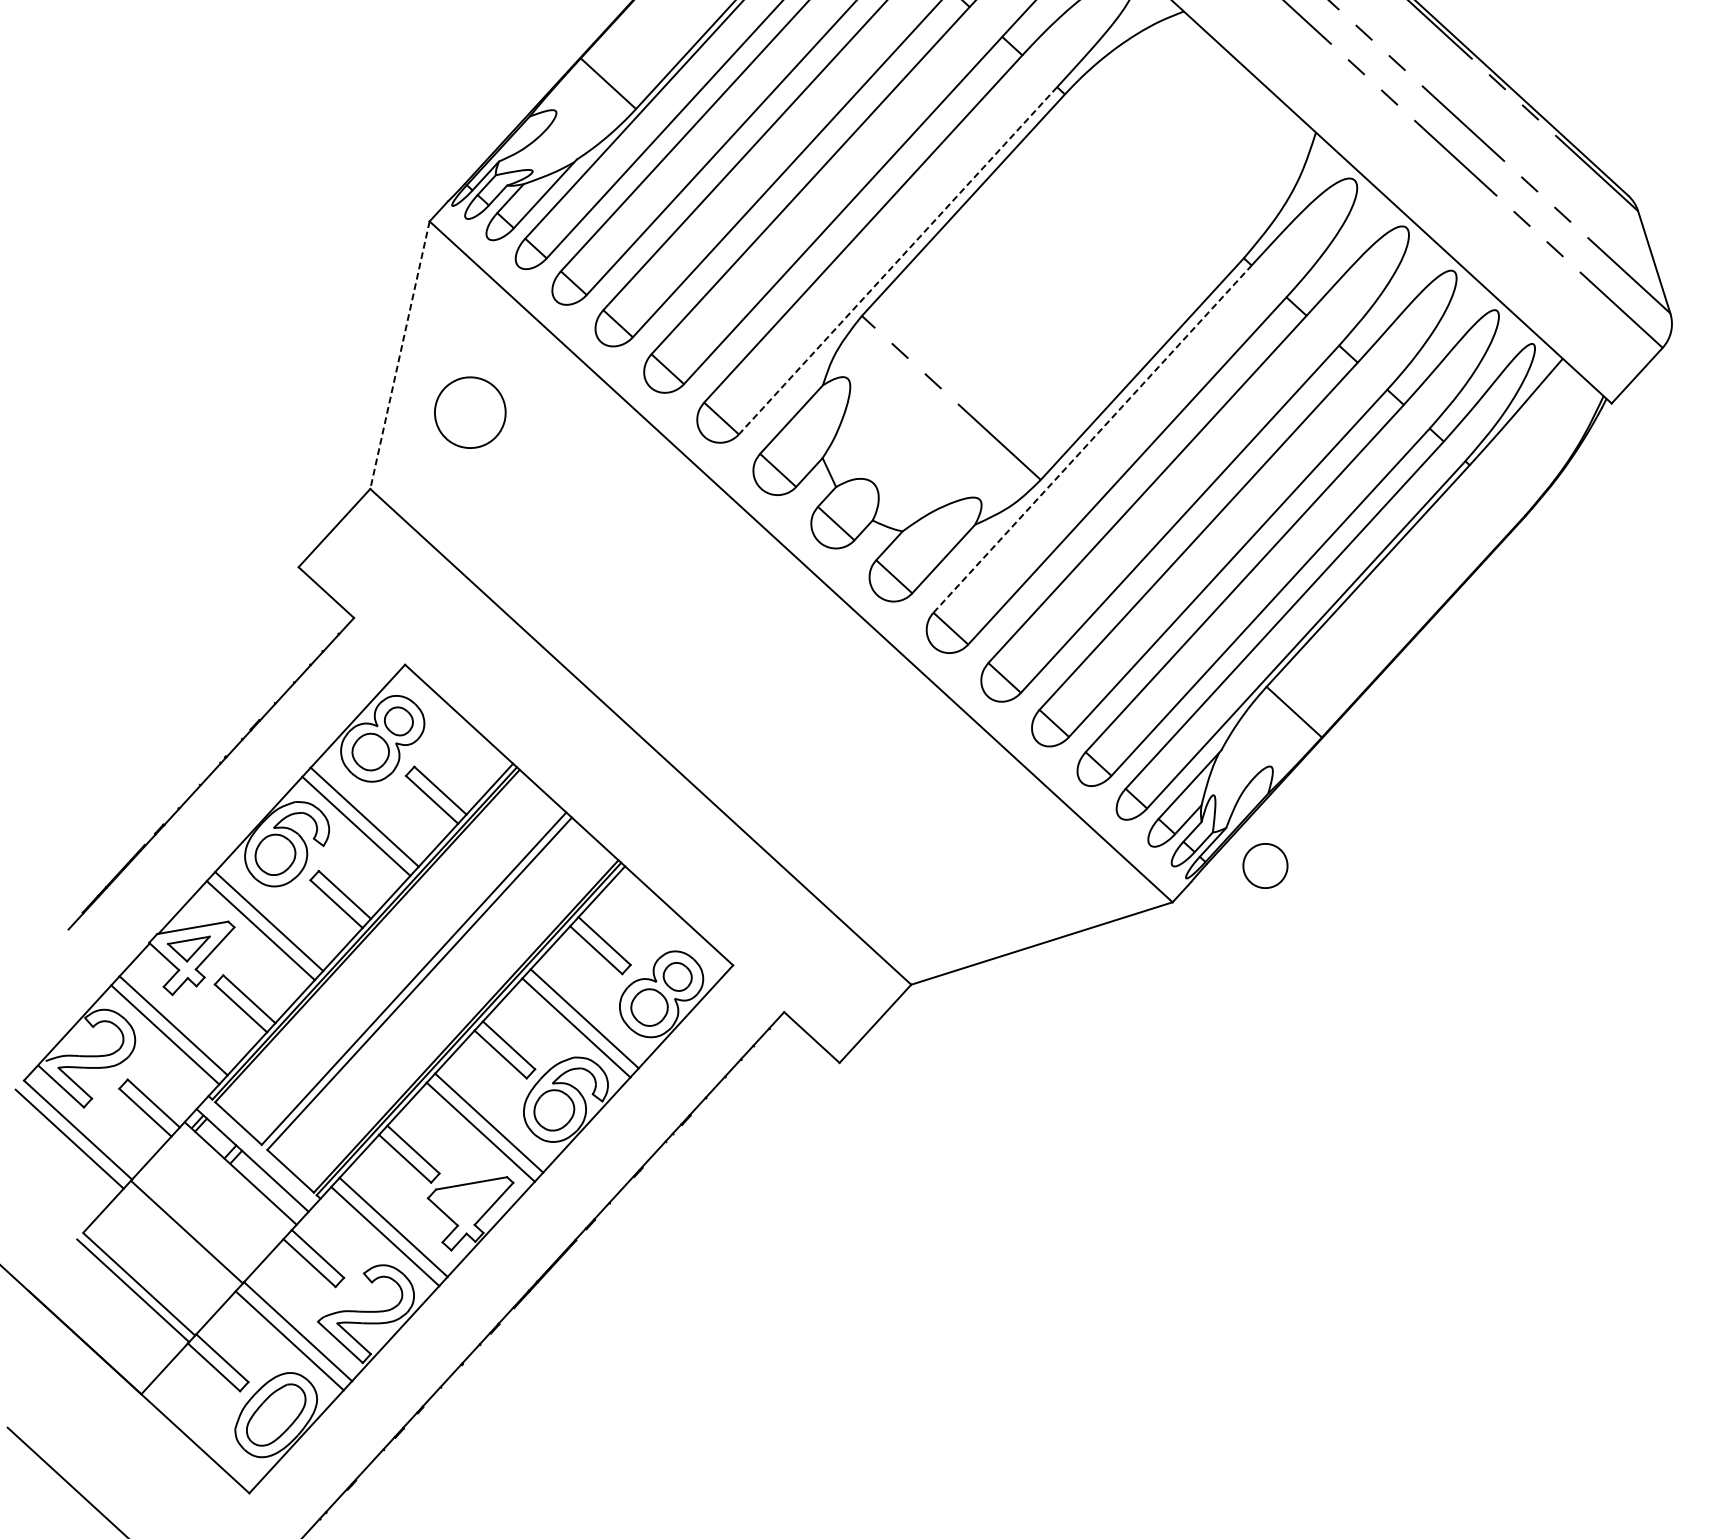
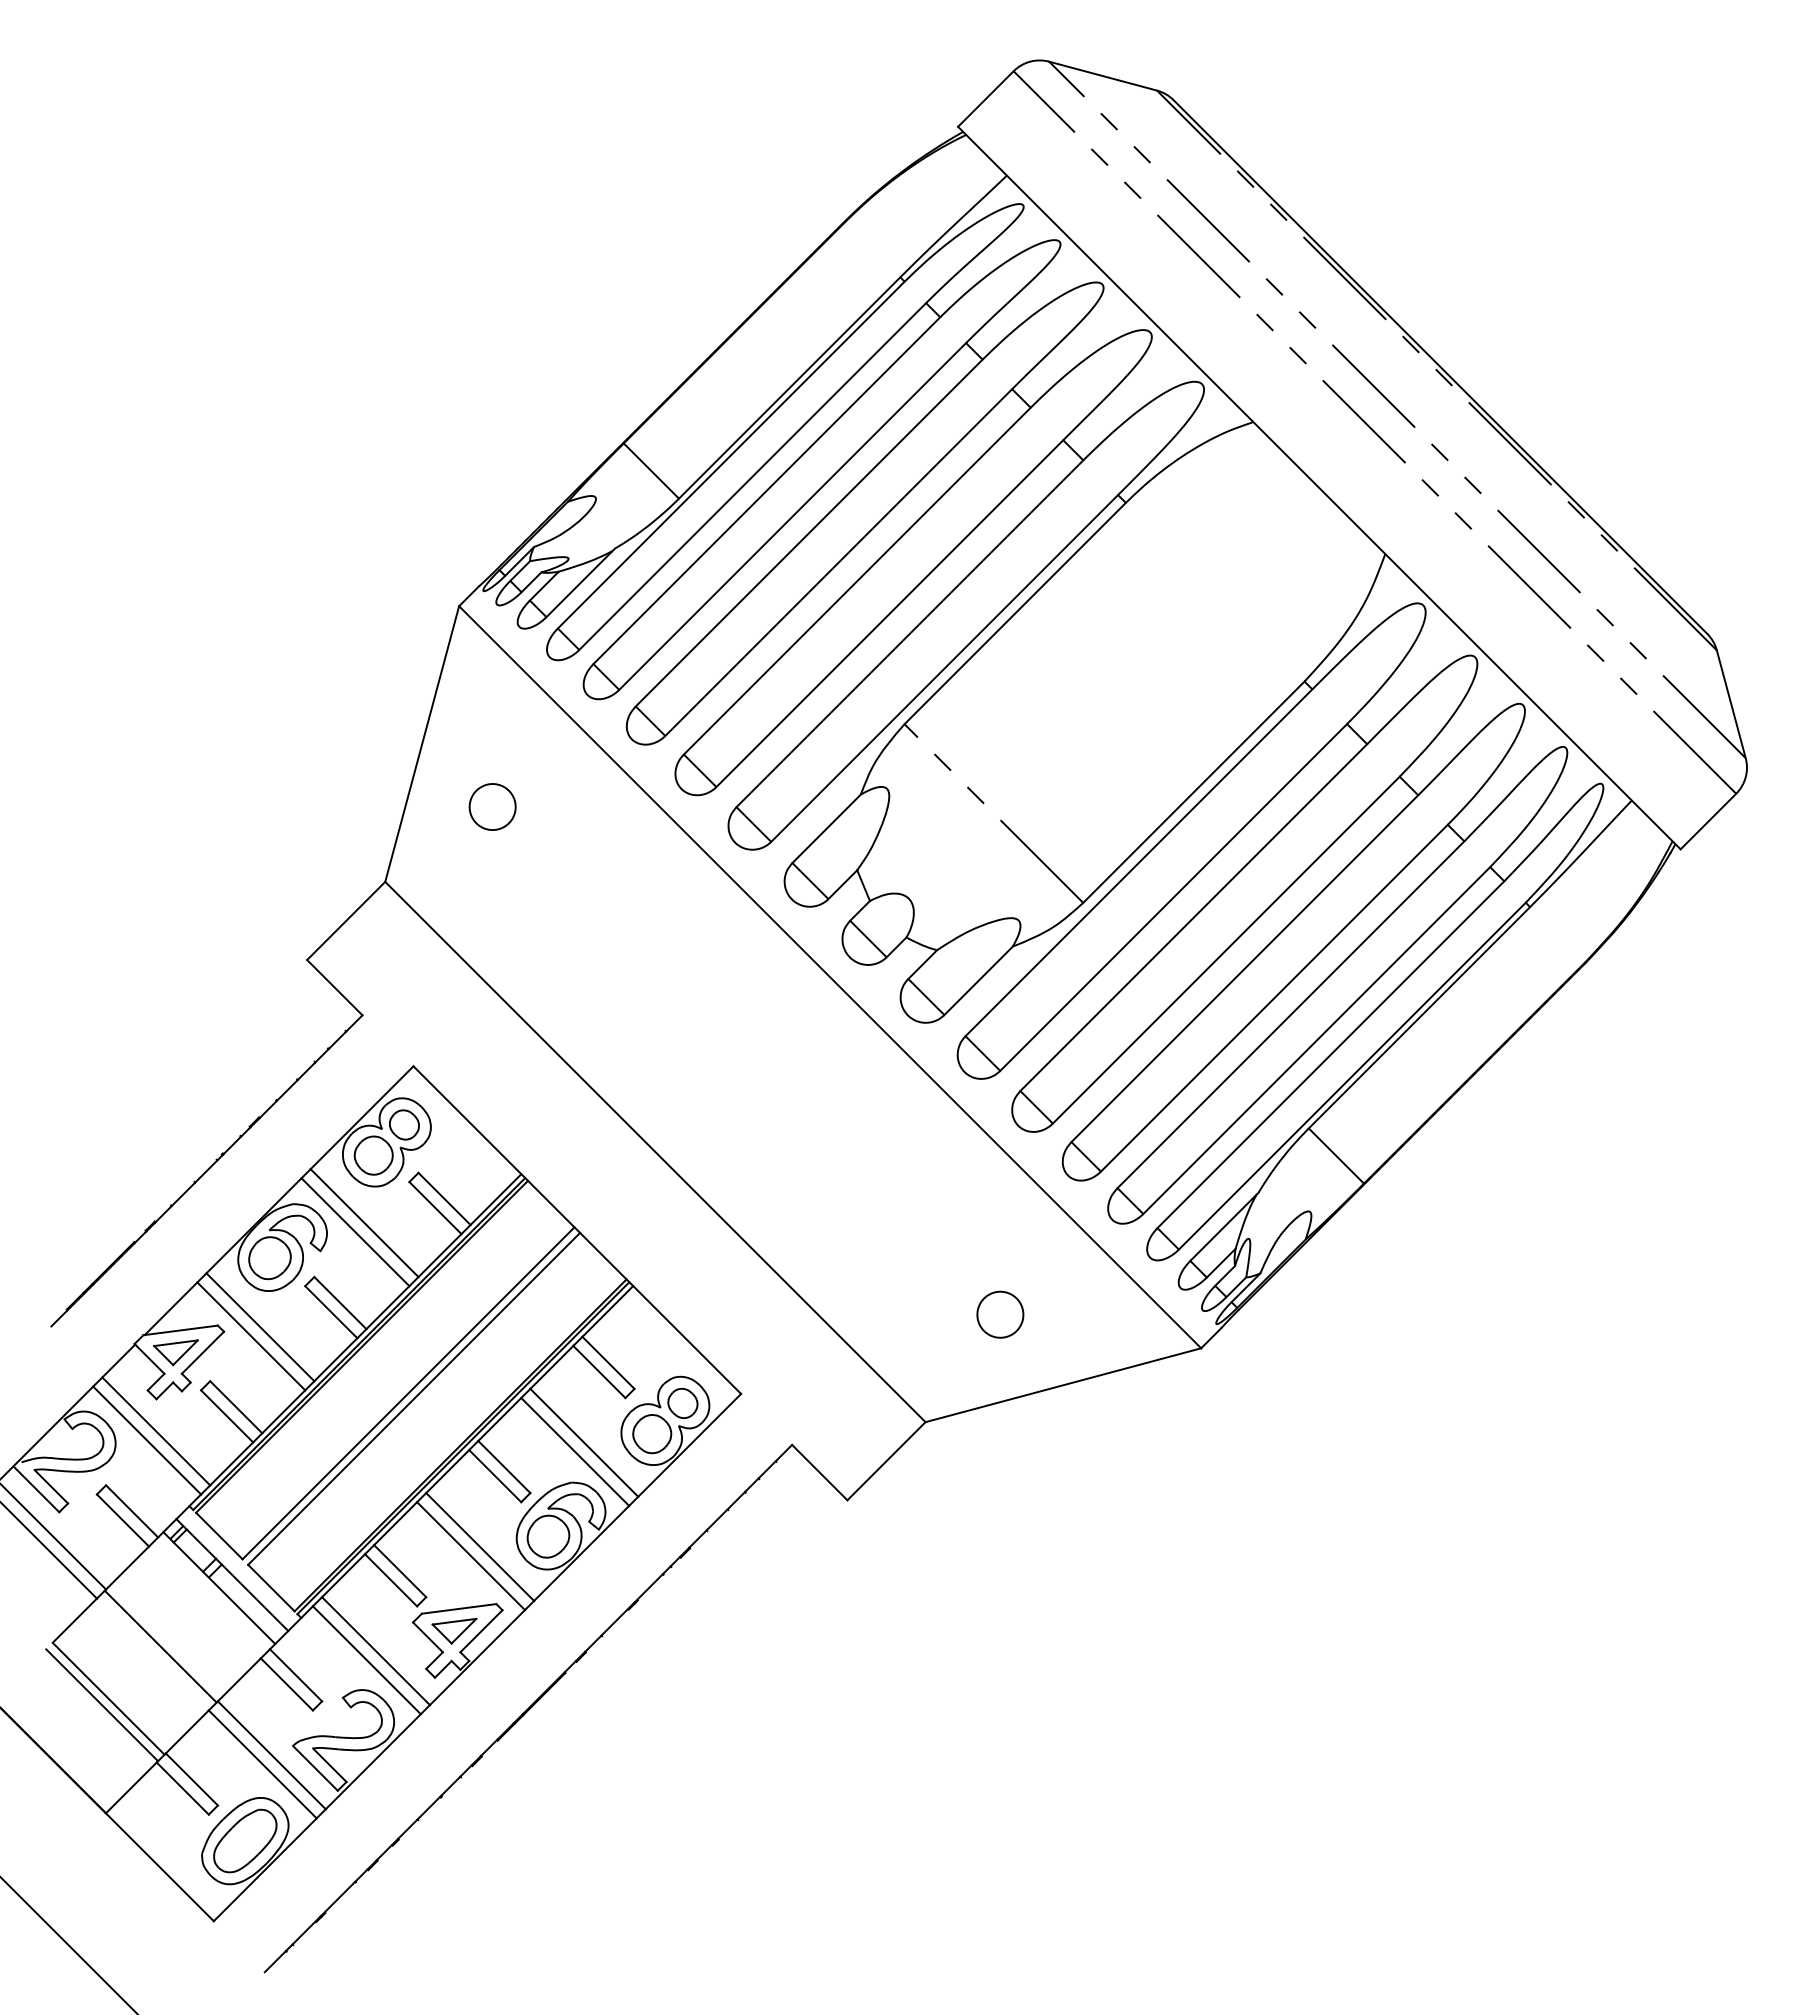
line: (897, 260) -> (944, 668), dashed -> solid
line: (400, 355) -> (422, 744), dashed -> solid
part: (470, 412) -> (492, 806), size x0.62
line: (1093, 438) -> (1139, 862), dashed -> solid
part: (1265, 865) -> (1000, 1314), moved
part: (468, 1204) -> (454, 1630), added

